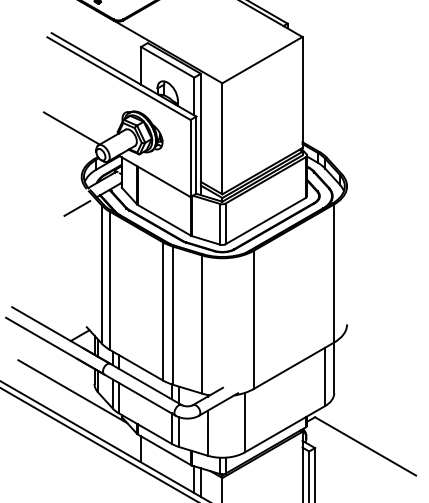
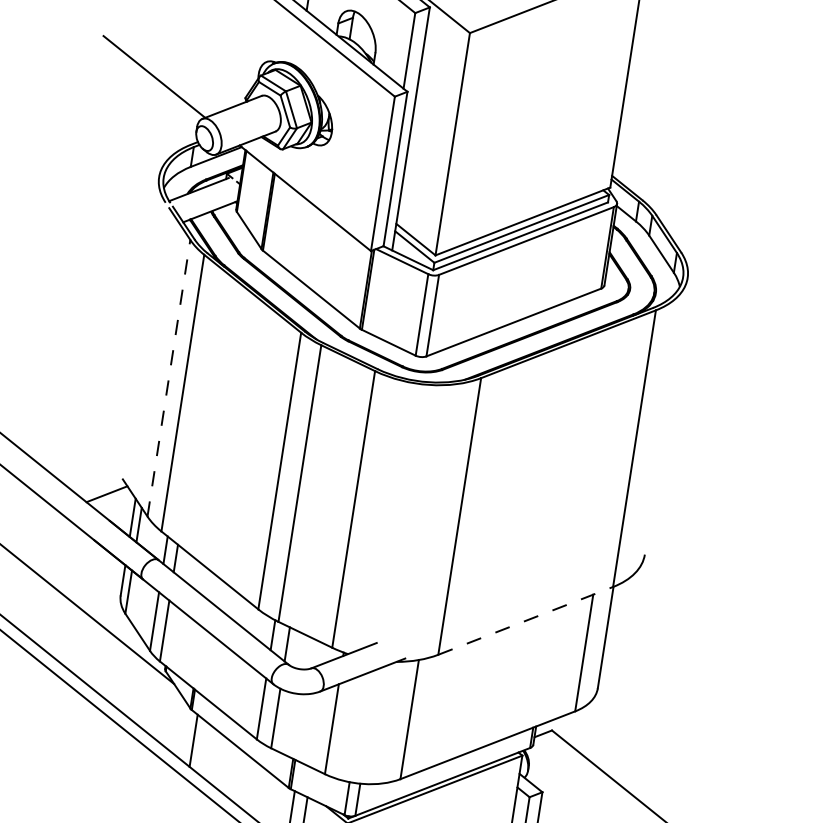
line: (77, 208) -> (141, 238), removed
line: (101, 273) -> (168, 376), solid -> dashed
line: (294, 365) -> (526, 620), solid -> dashed

